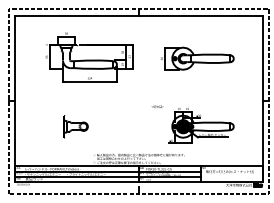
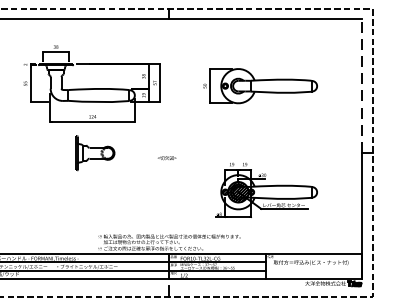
line: (262, 58) -> (361, 85), solid -> dashed
text: (157, 106) -> (166, 157), moved
part: (75, 126) -> (95, 152), moved

